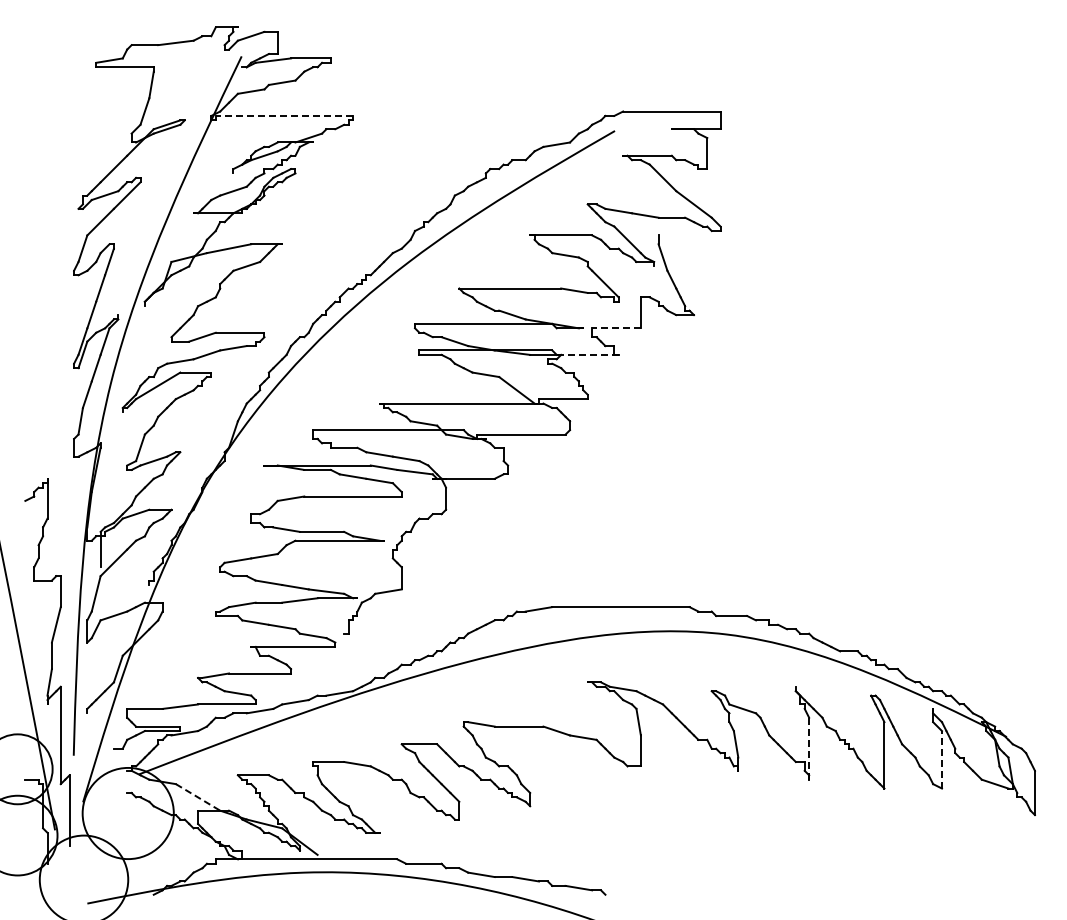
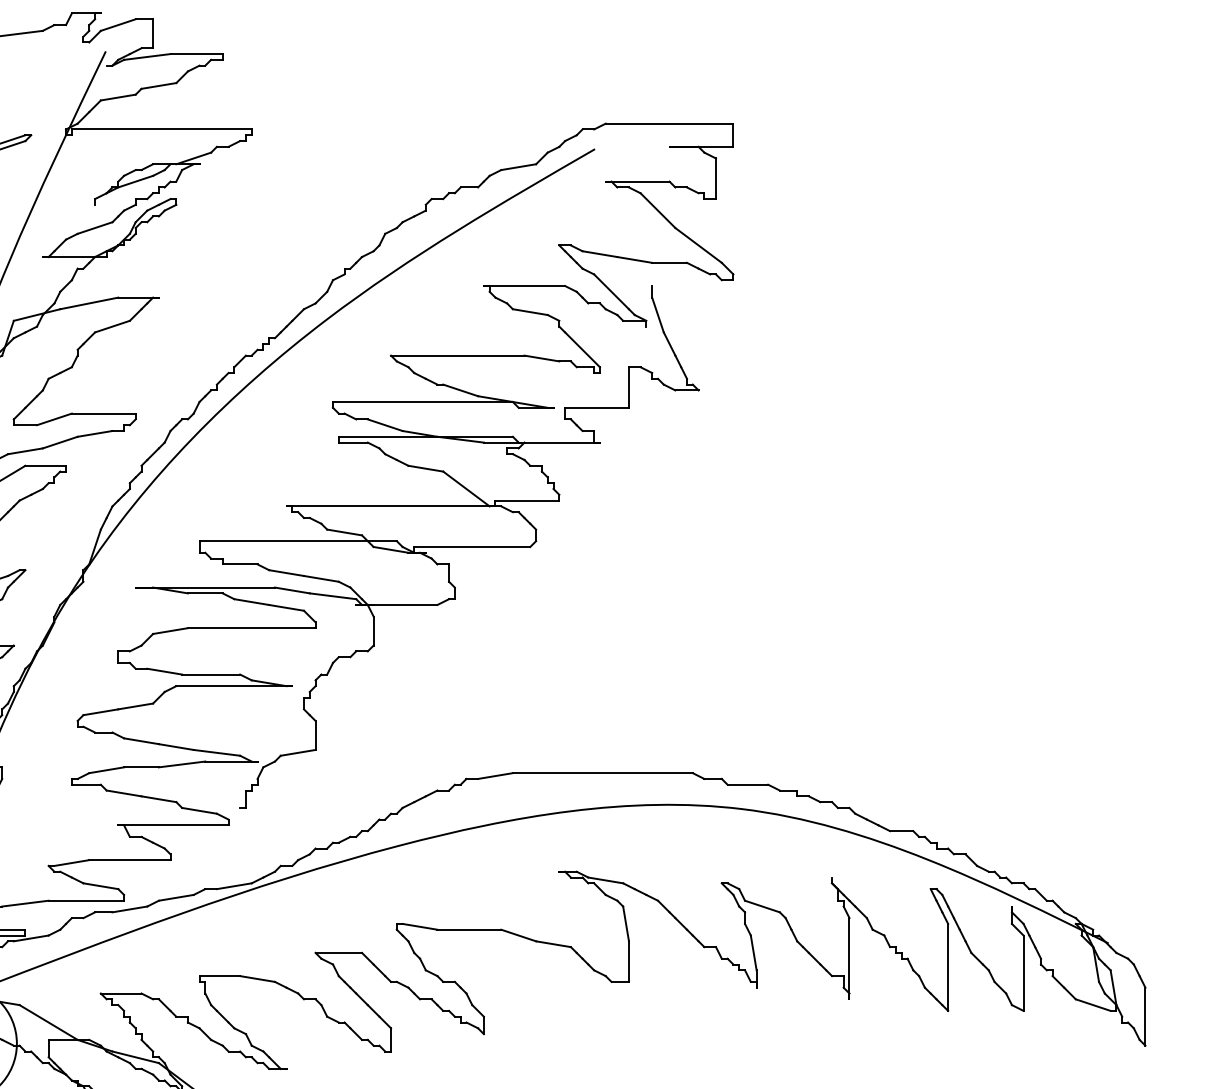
line: (284, 115) -> (161, 128), dashed -> solid
line: (616, 328) -> (597, 408), dashed -> solid
line: (589, 354) -> (561, 442), dashed -> solid
line: (809, 748) -> (849, 958), dashed -> solid
line: (941, 759) -> (1022, 972), dashed -> solid
line: (198, 797) -> (49, 1022), dashed -> solid

